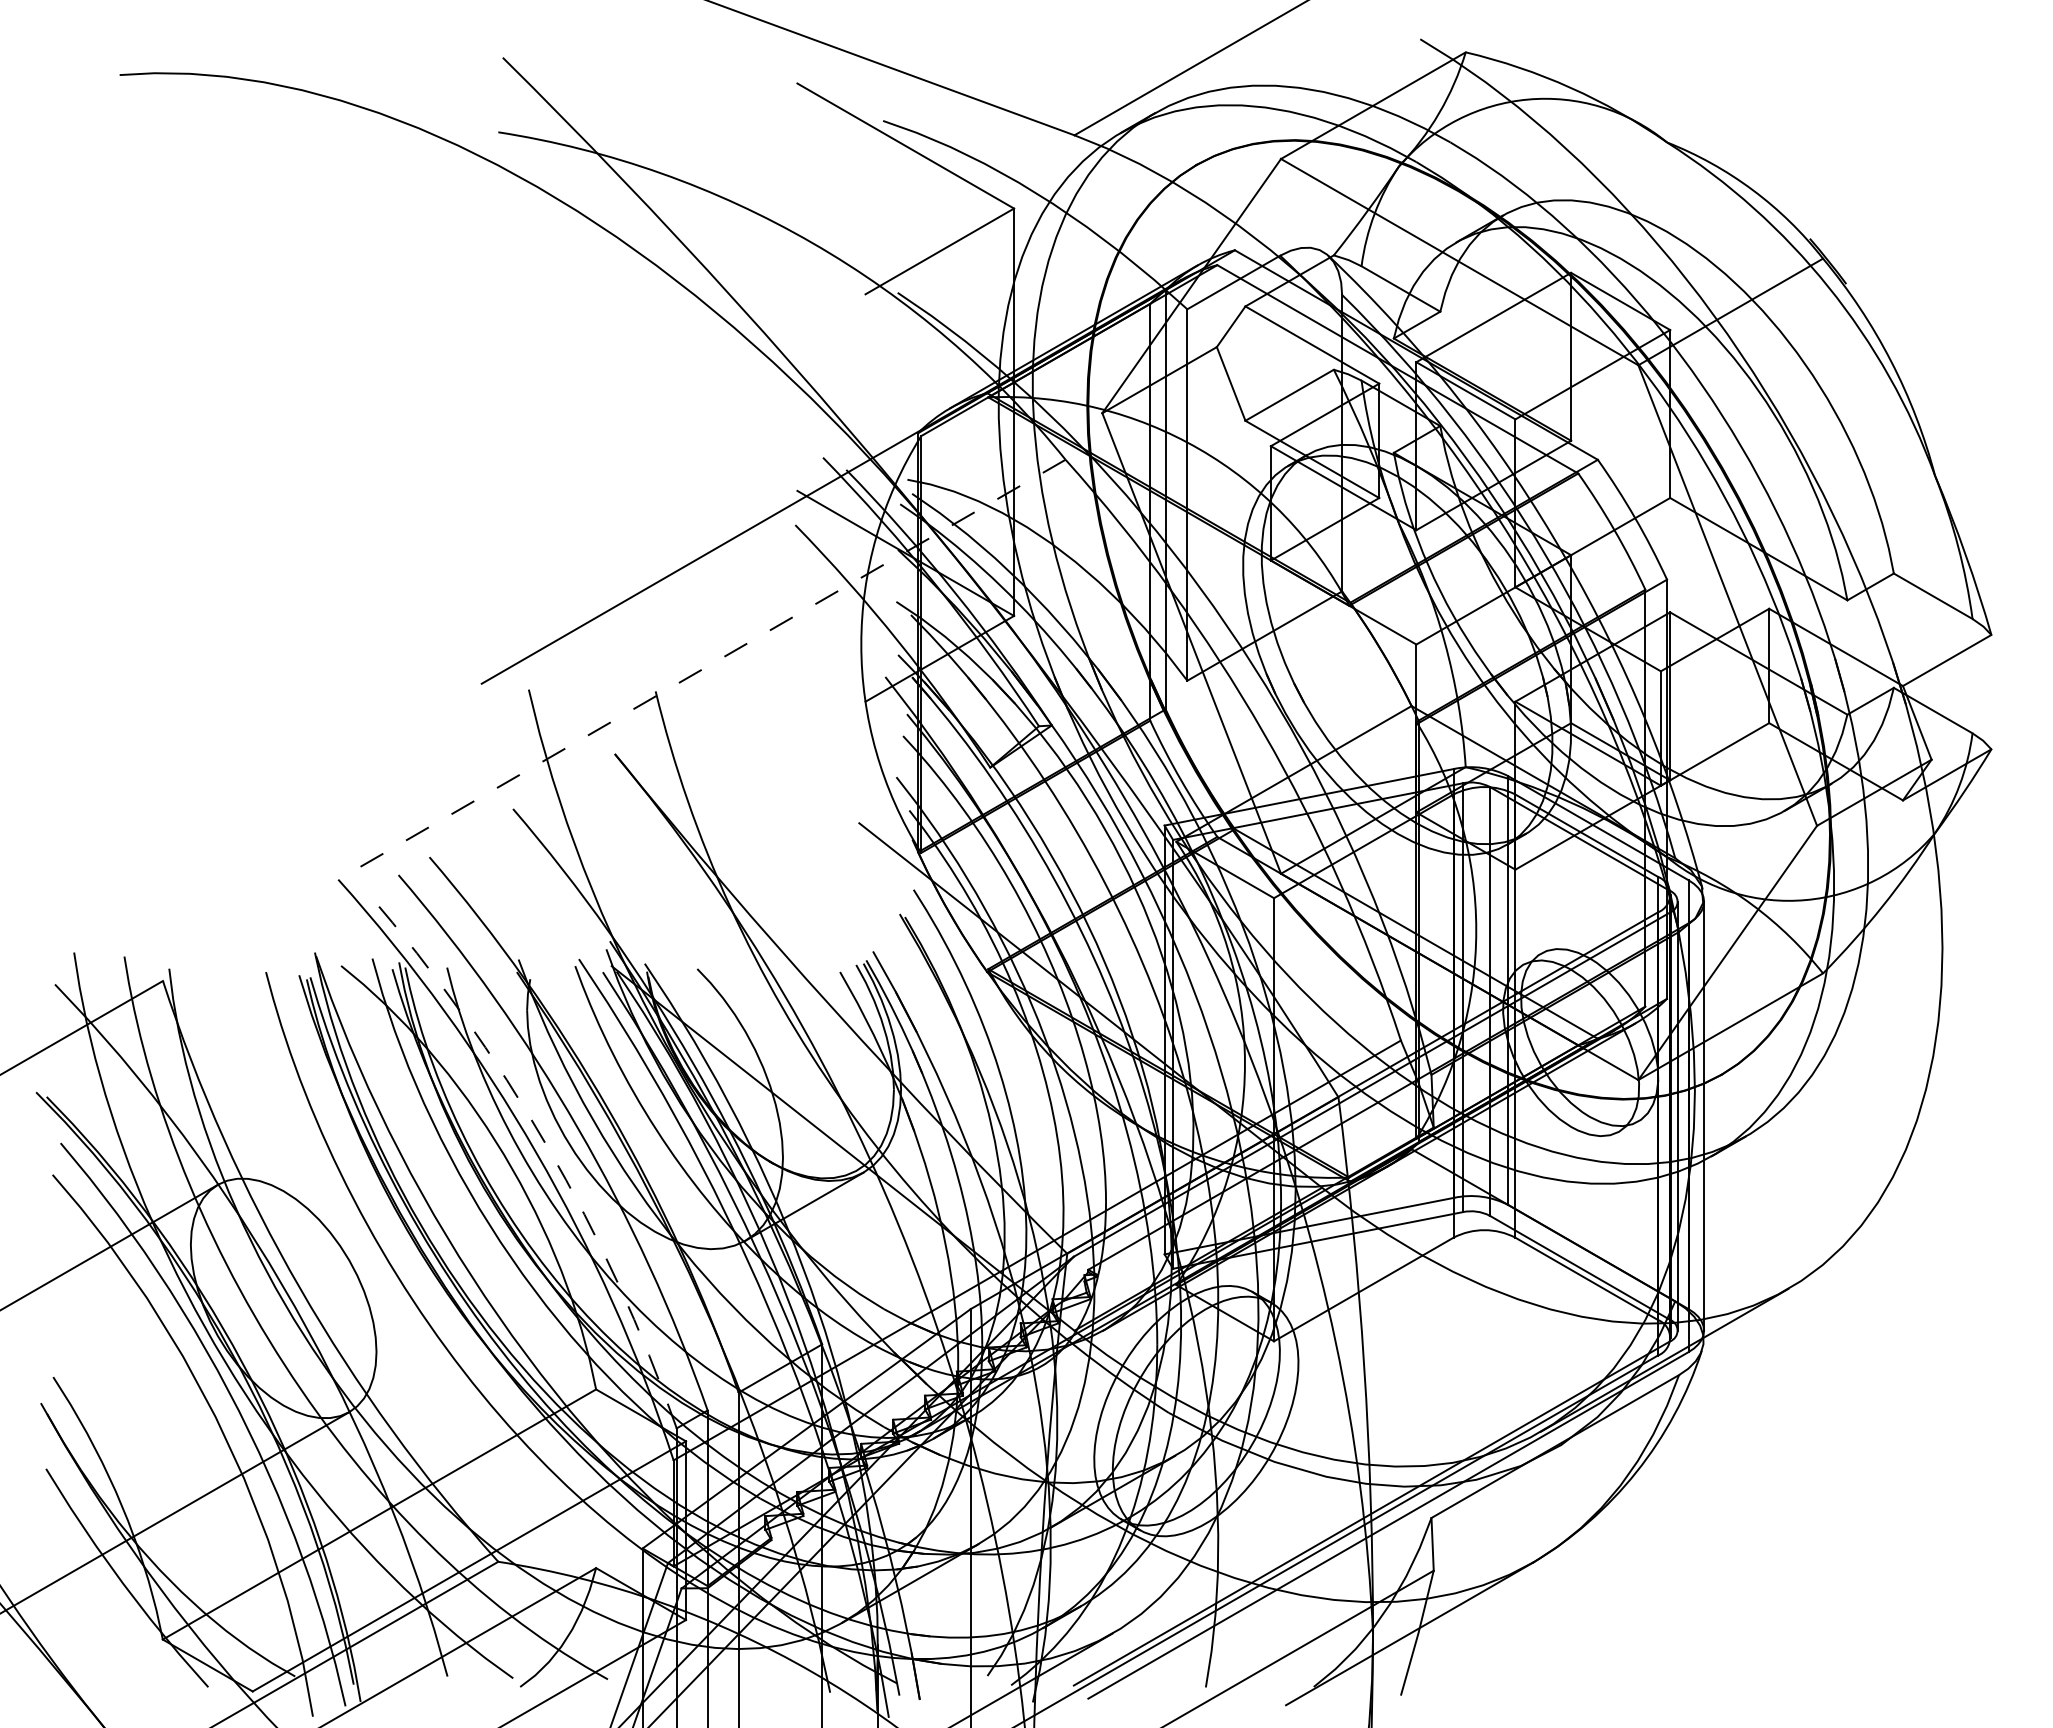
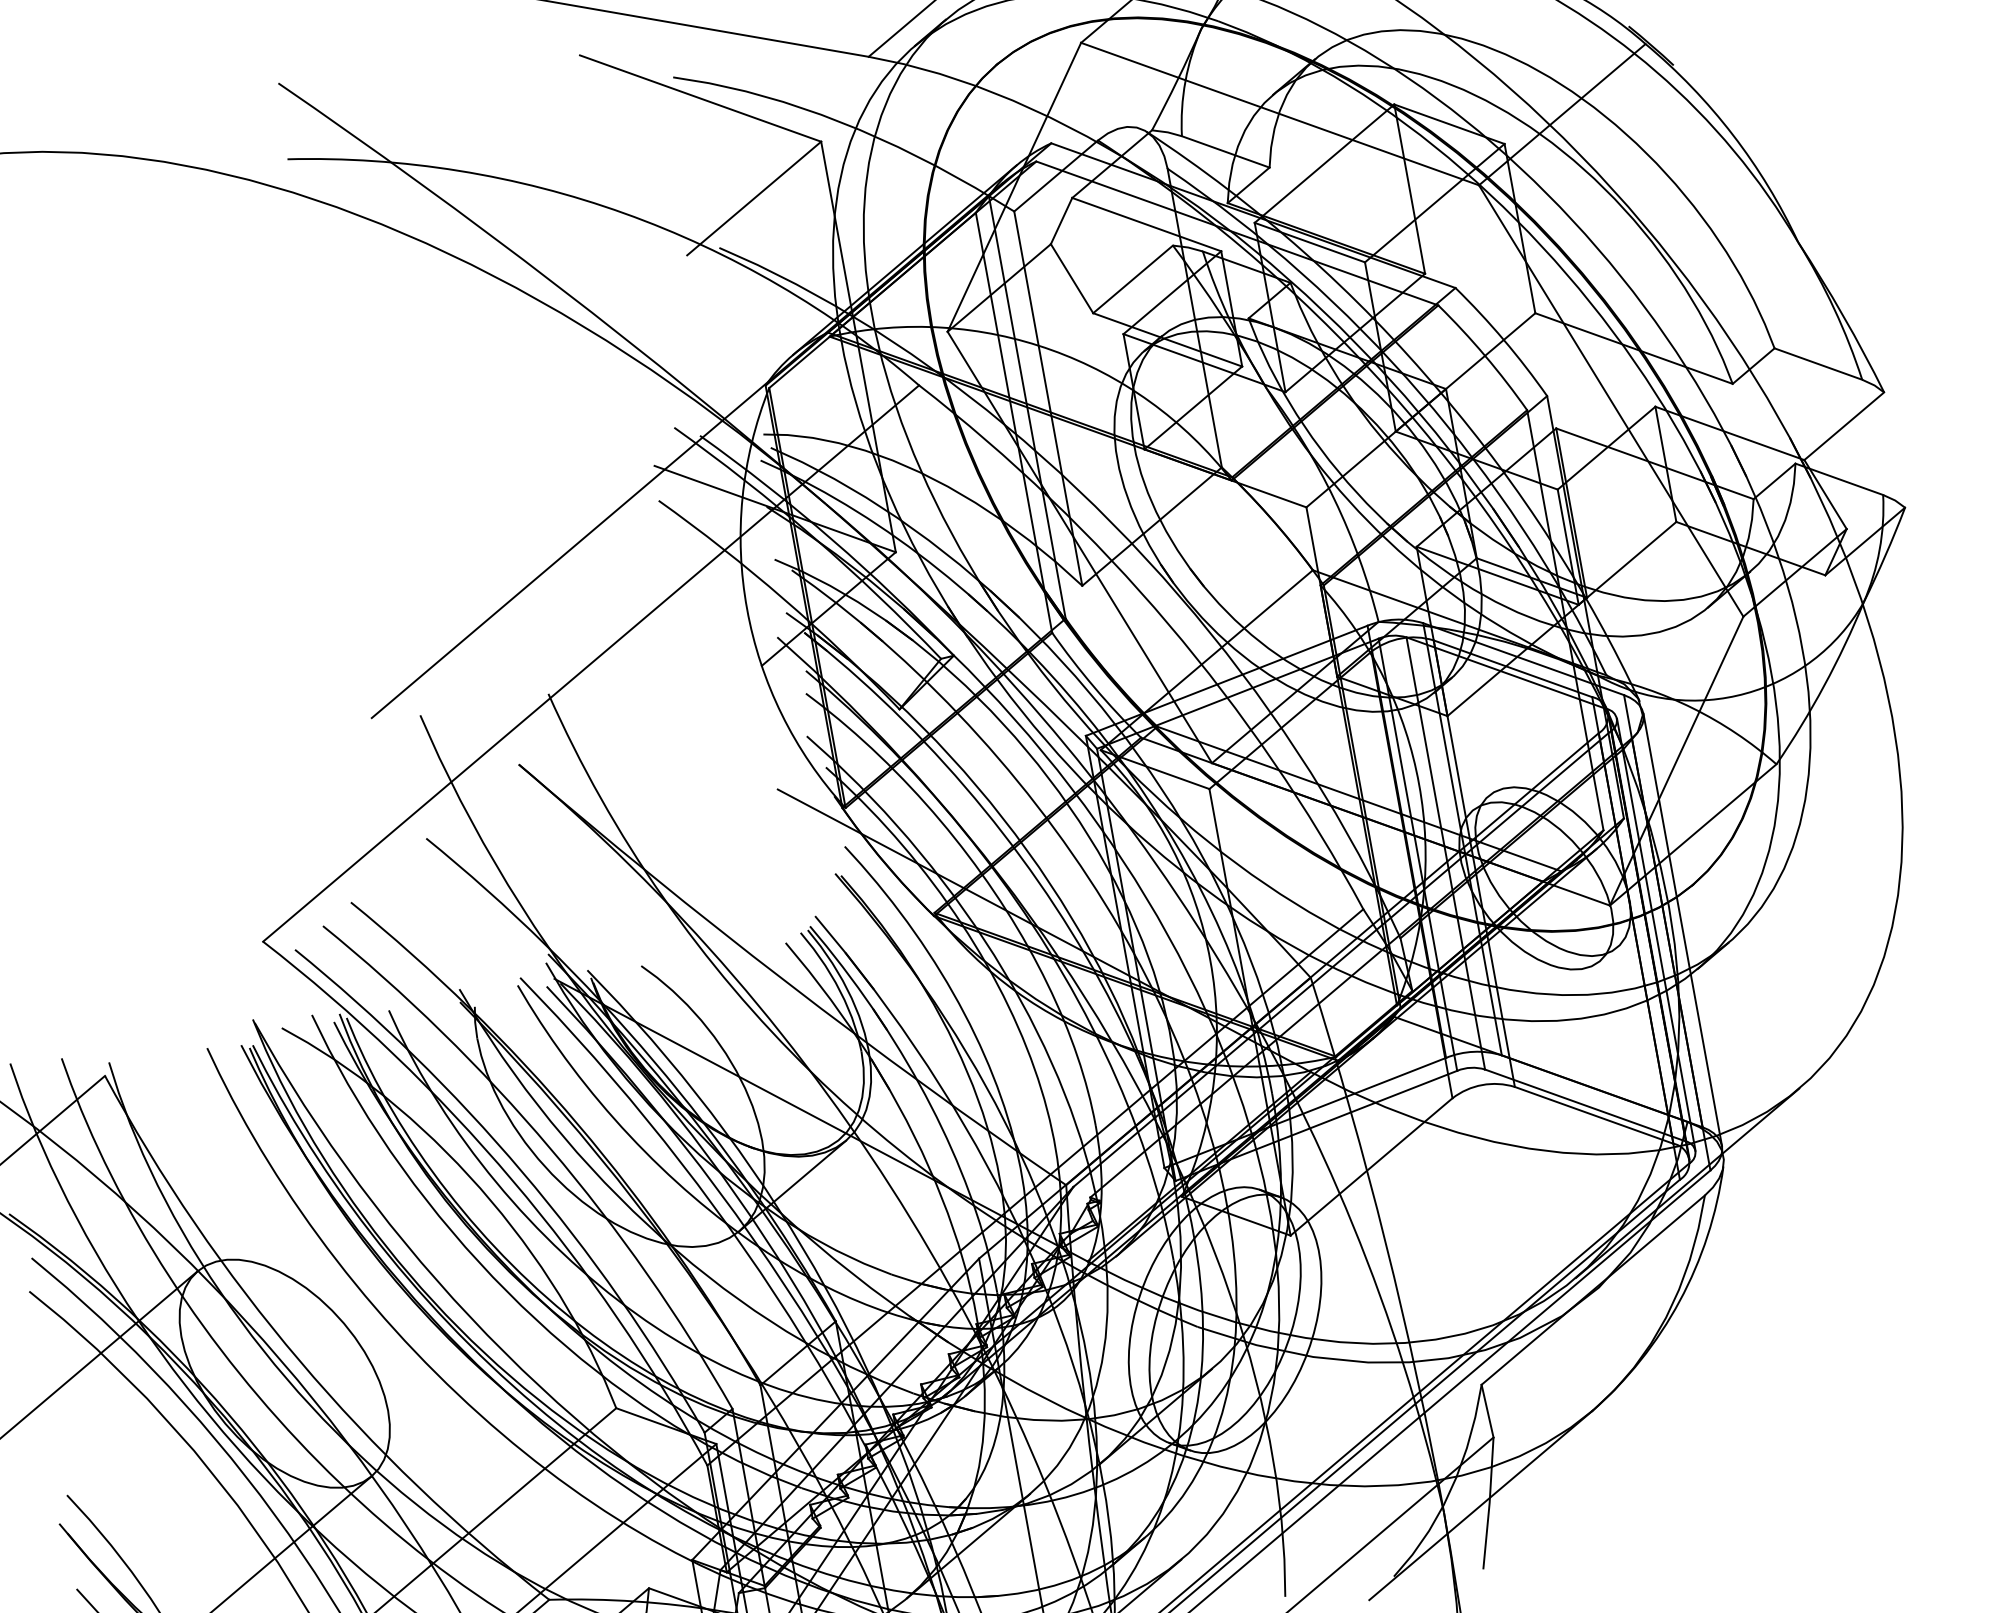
line: (701, 669) -> (590, 663), dashed -> solid
arc: (547, 1146) -> (522, 1172), dashed -> solid

